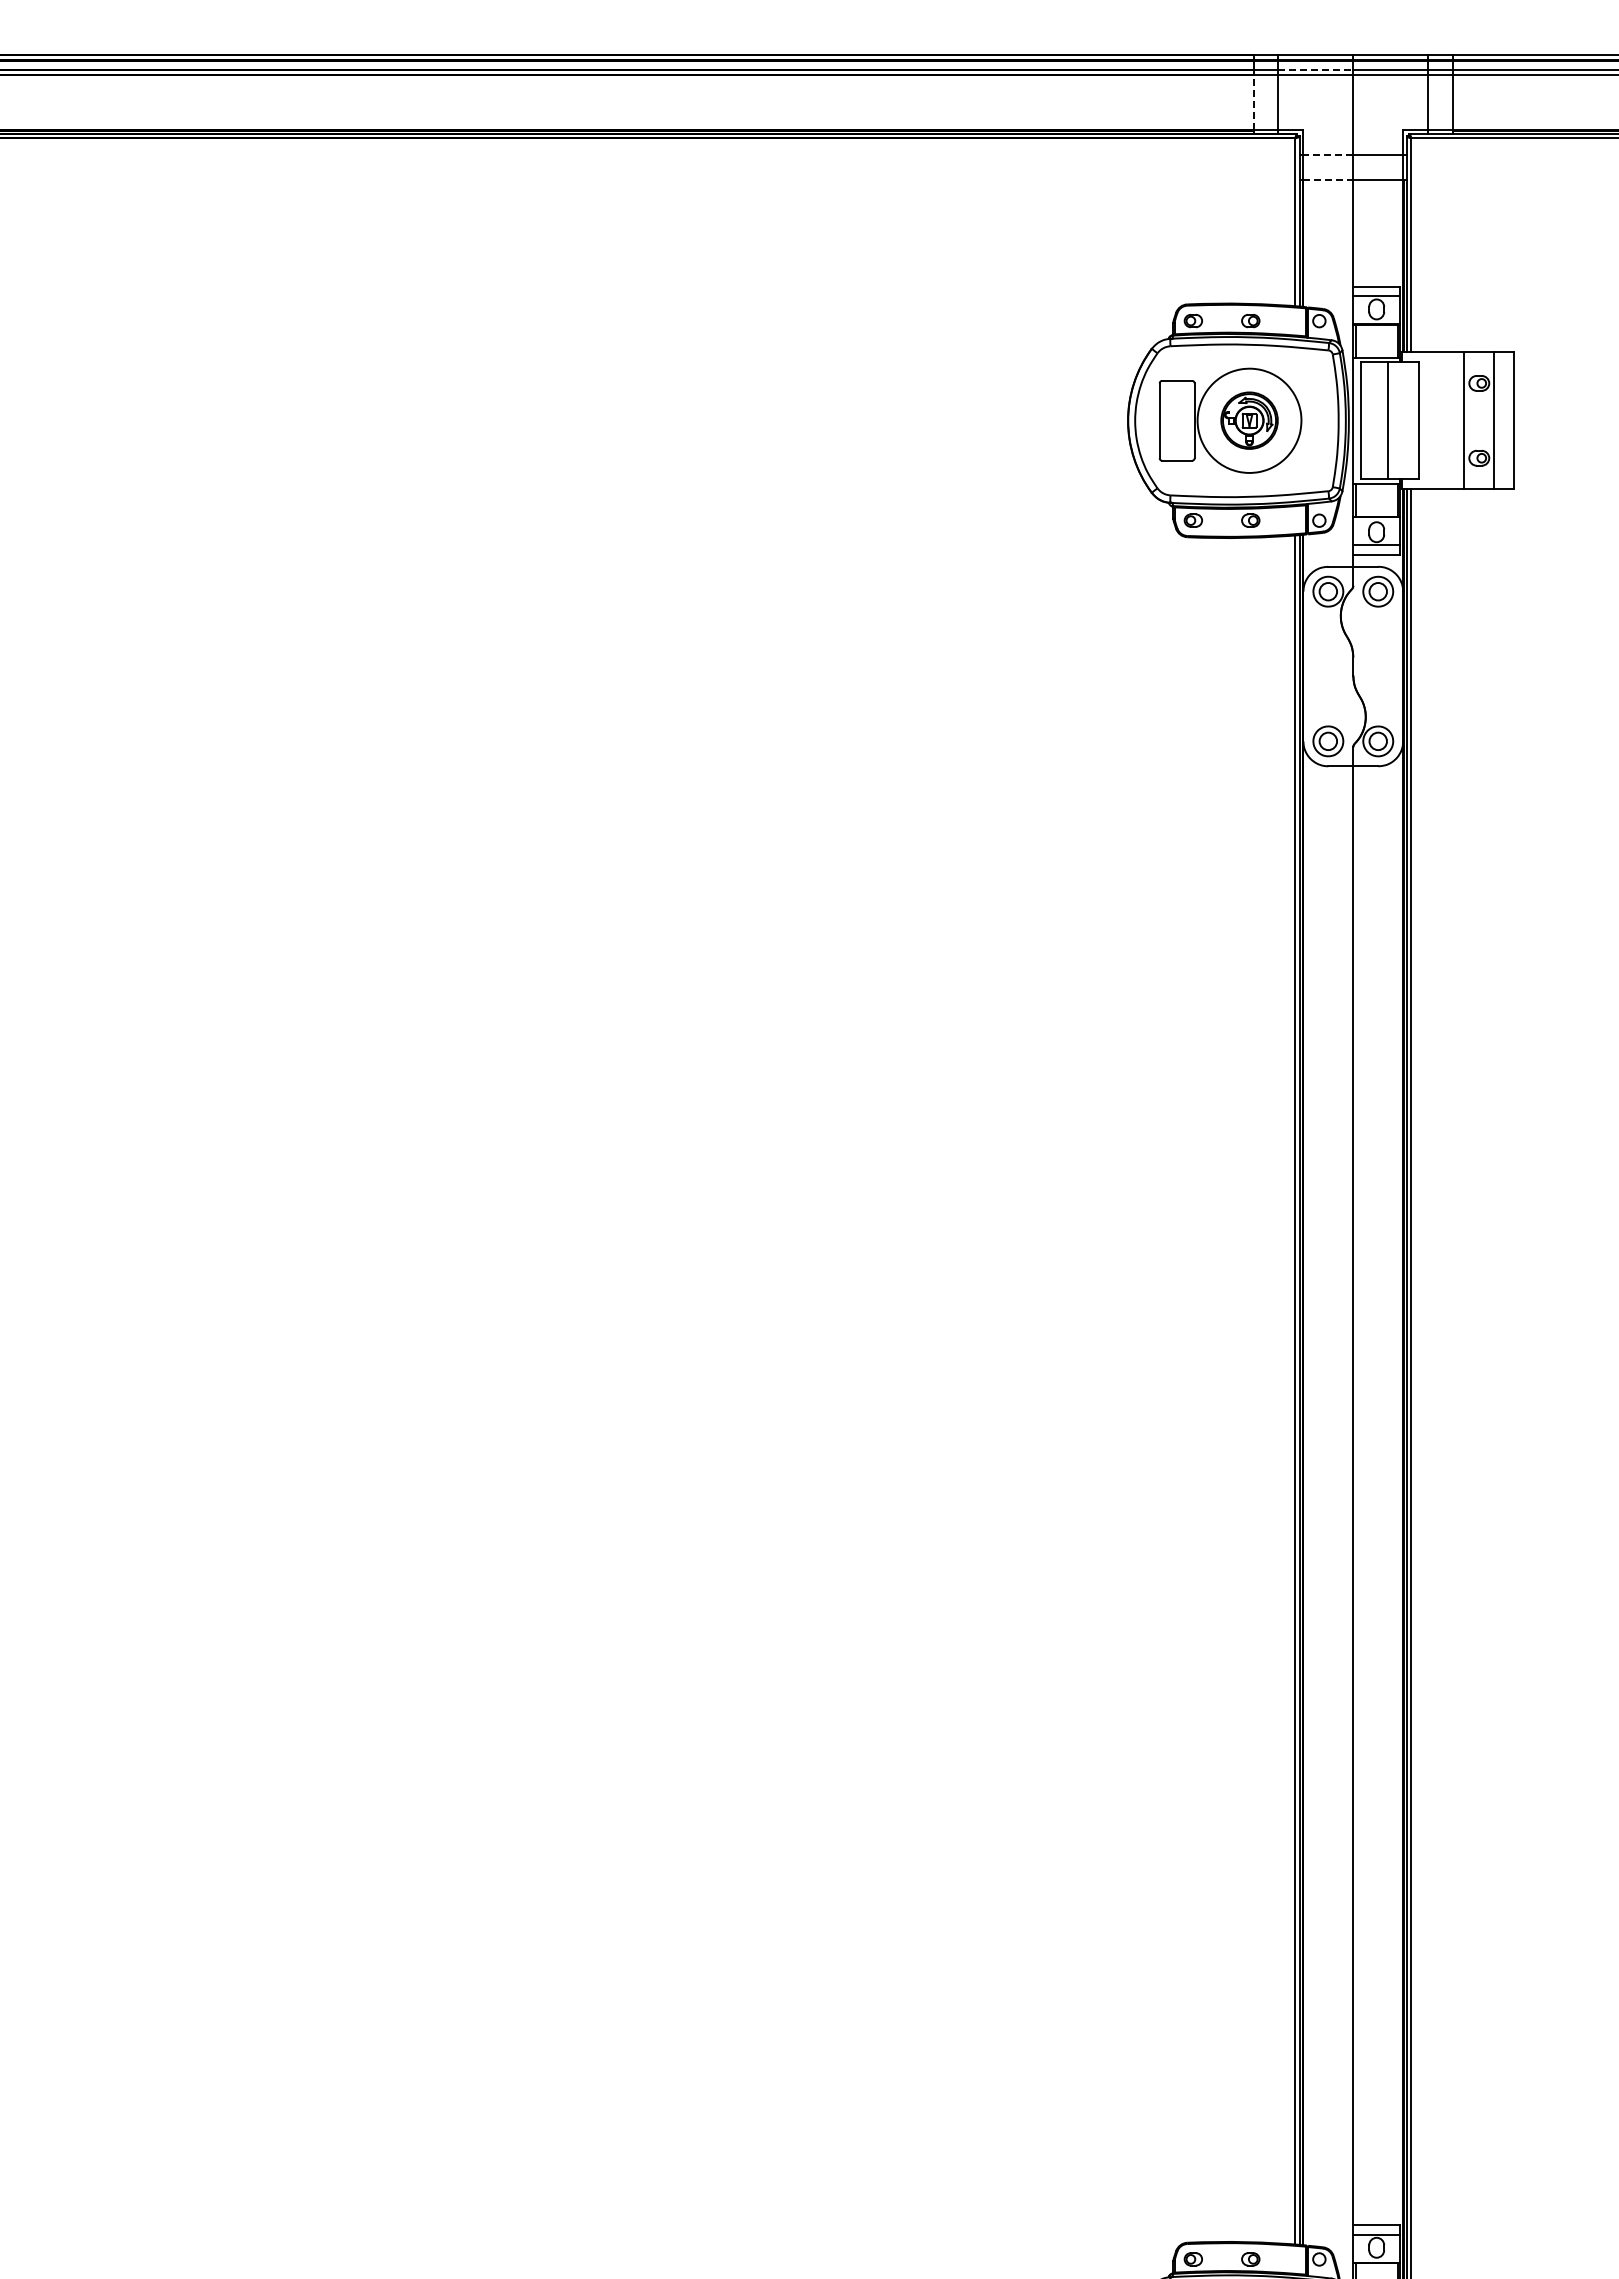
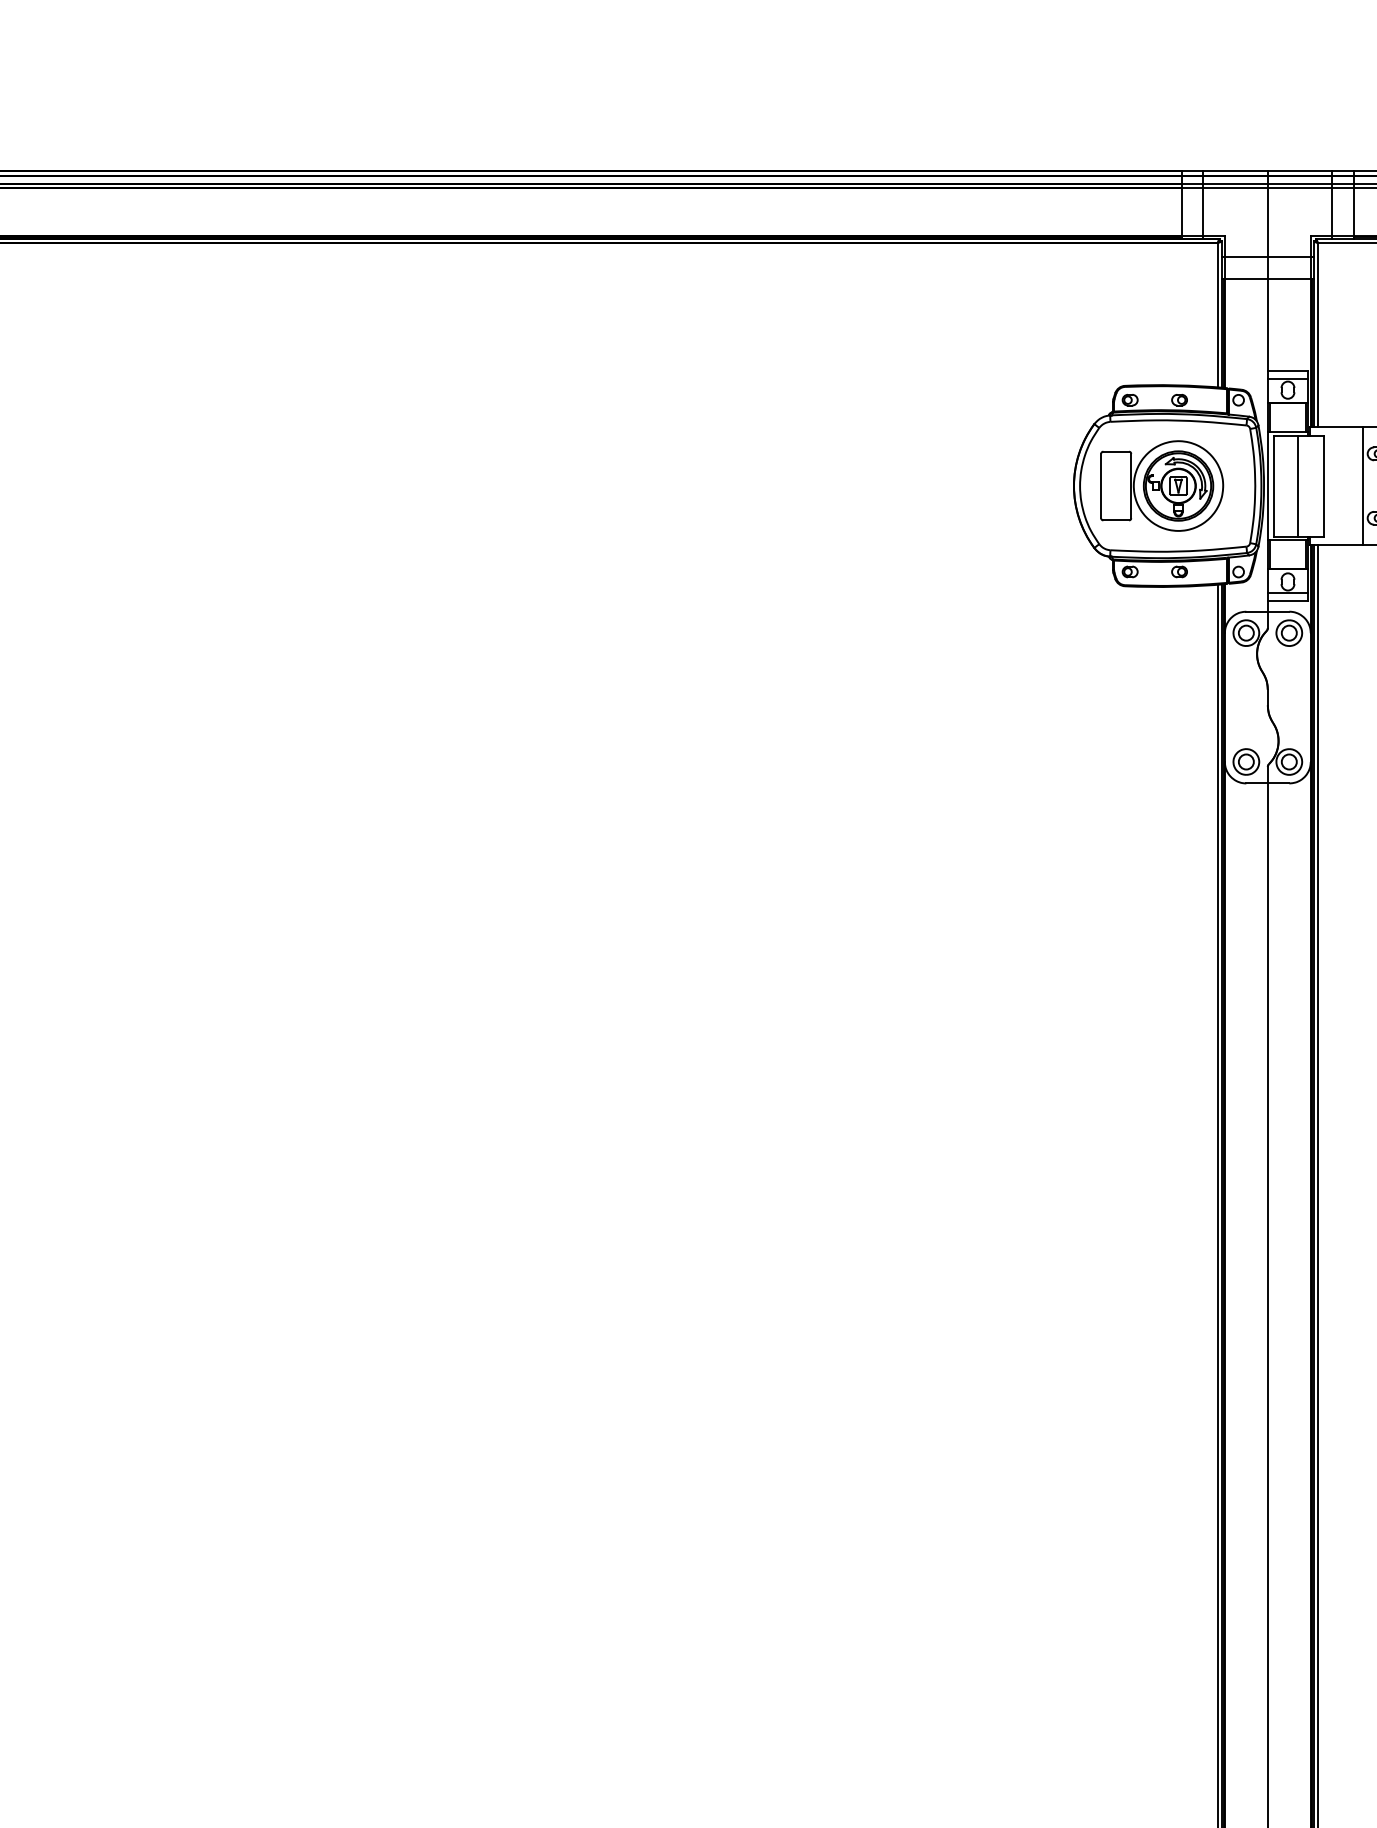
line: (1316, 69) -> (1236, 183), dashed -> solid
line: (1253, 102) -> (1181, 212), dashed -> solid
line: (1328, 155) -> (1246, 257), dashed -> solid
line: (1328, 180) -> (1246, 279), dashed -> solid
part: (1249, 420) -> (1178, 485), size x1.43

